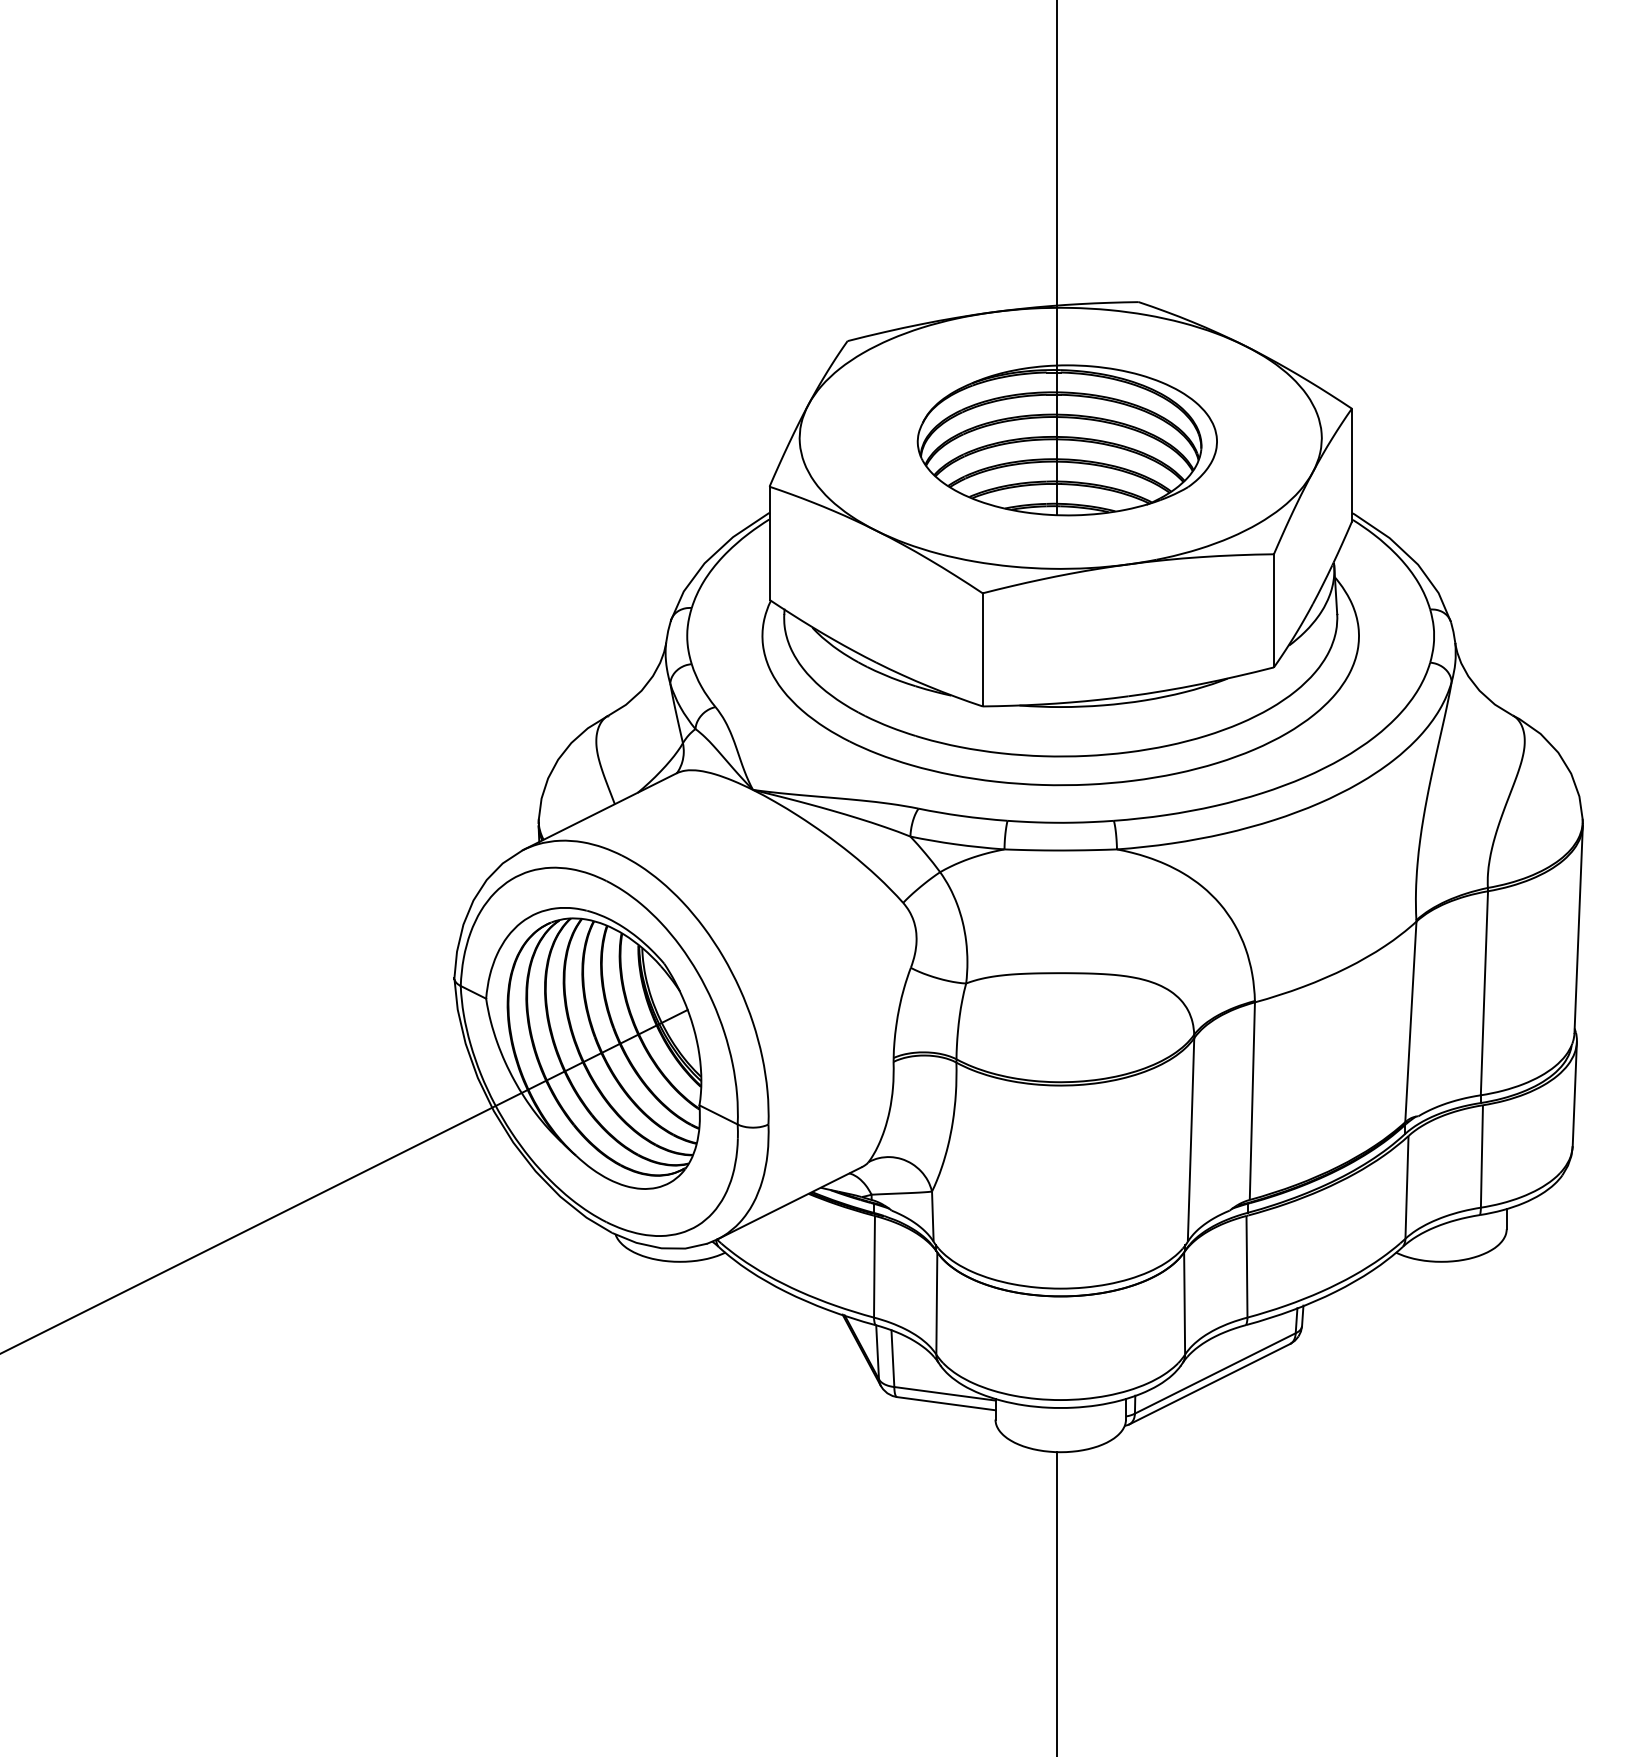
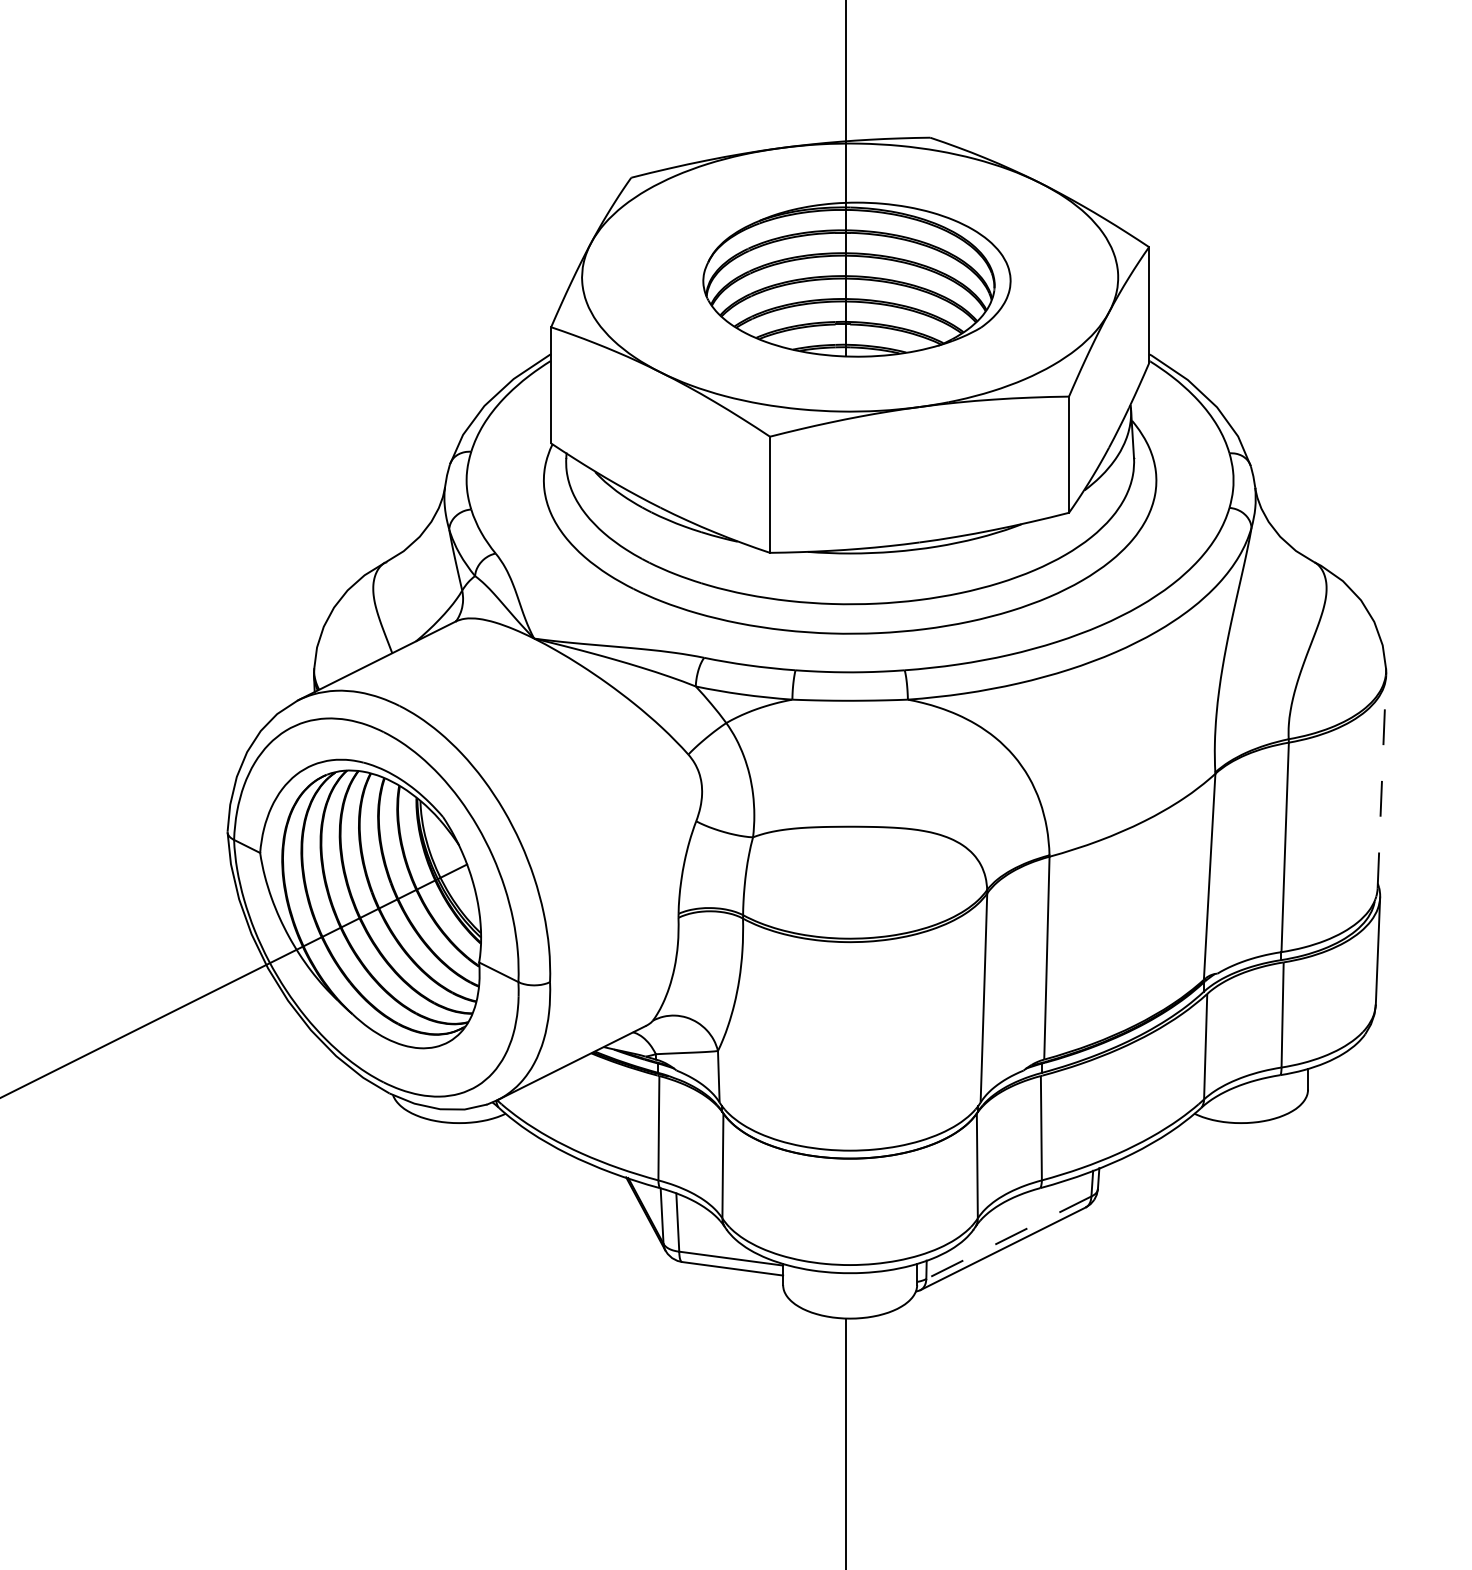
line: (1578, 929) -> (1381, 781), solid -> dashed
line: (1215, 1373) -> (1009, 1237), solid -> dashed

